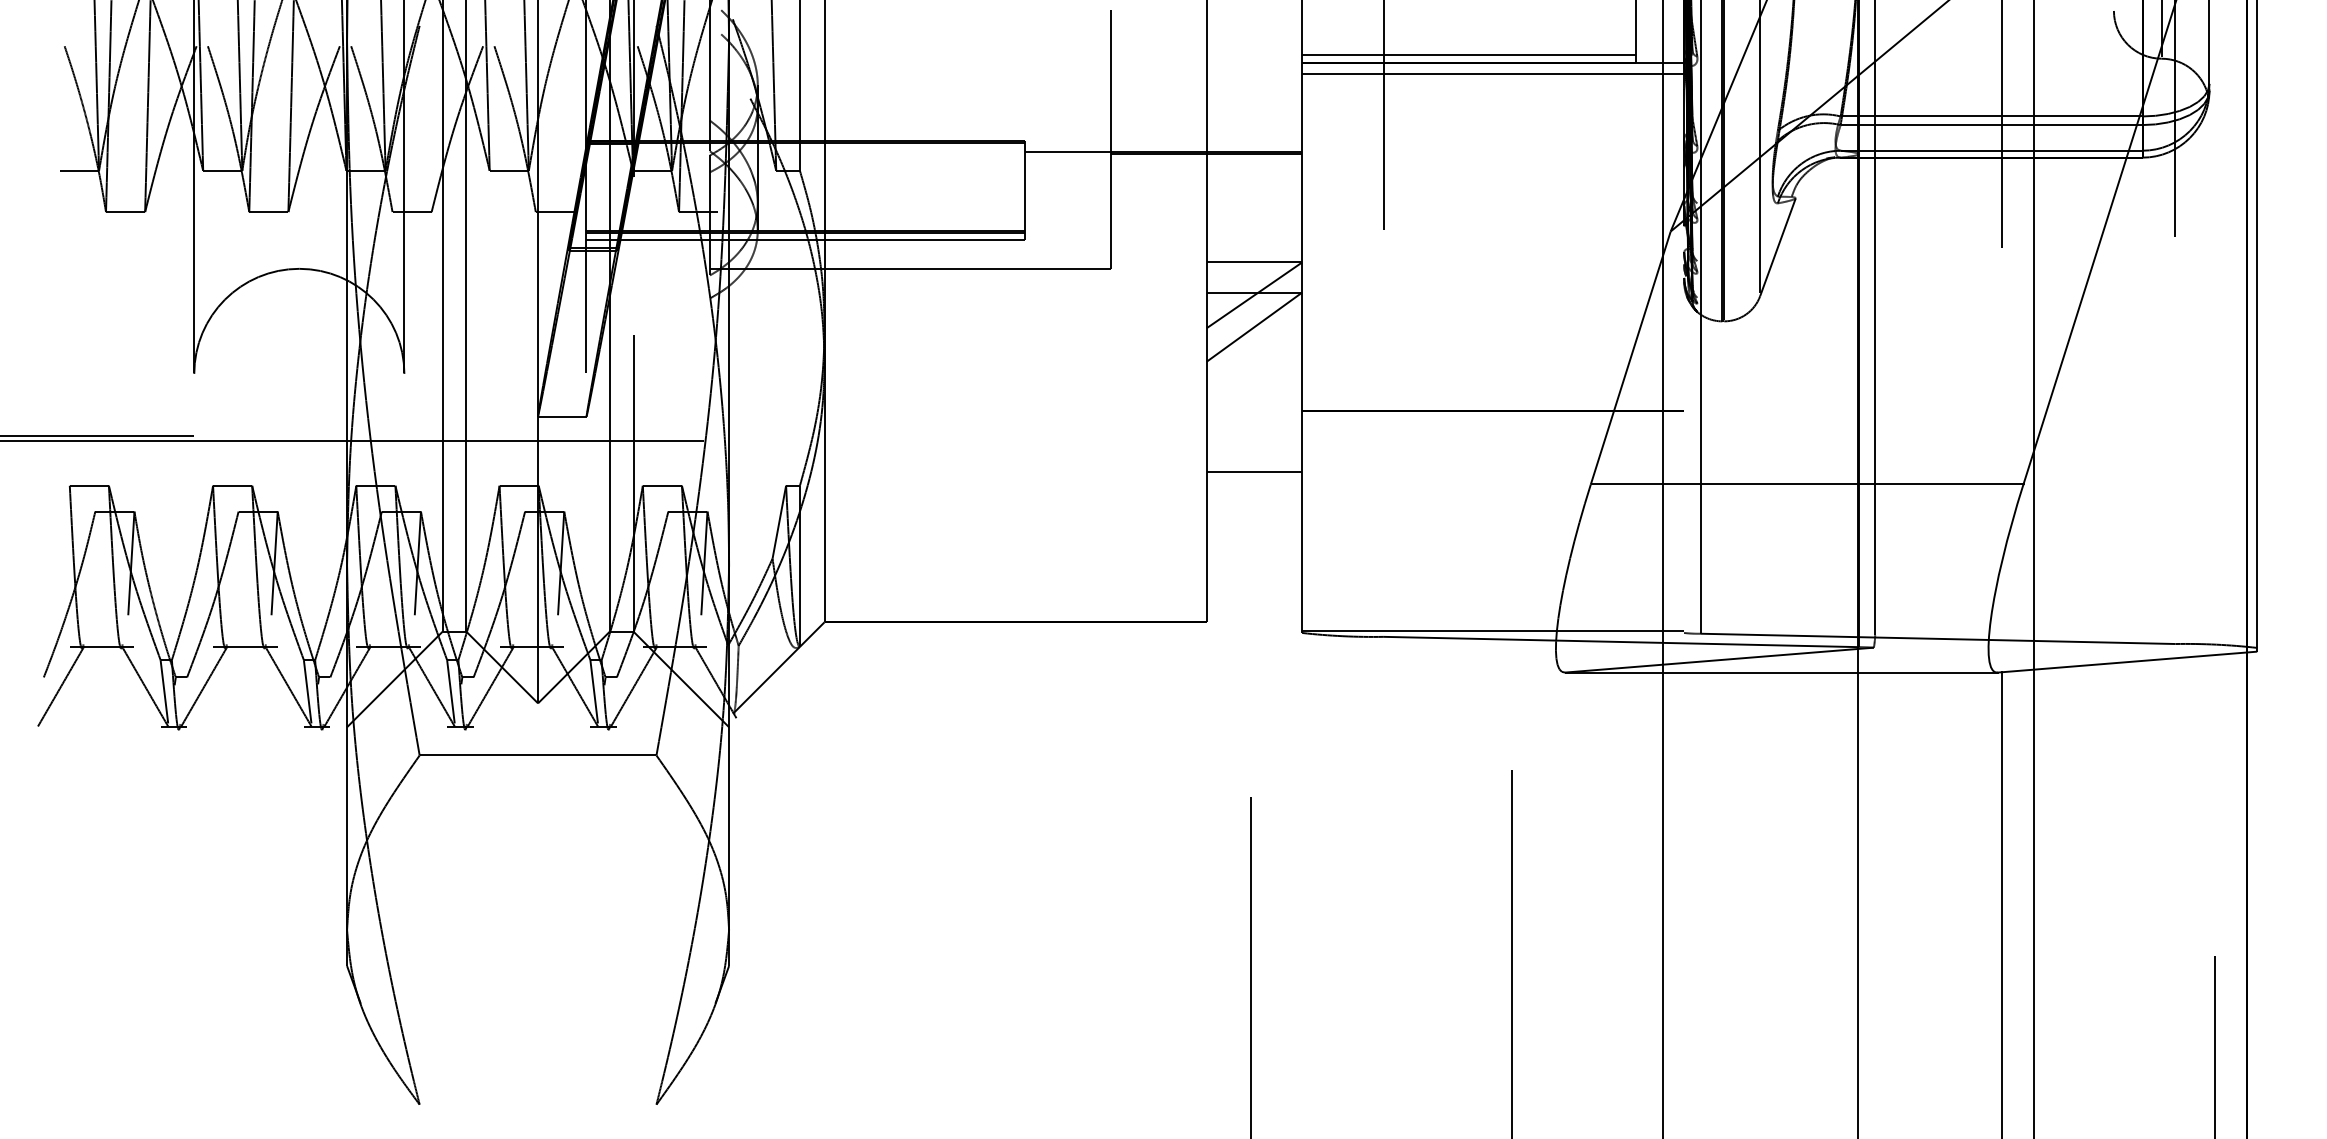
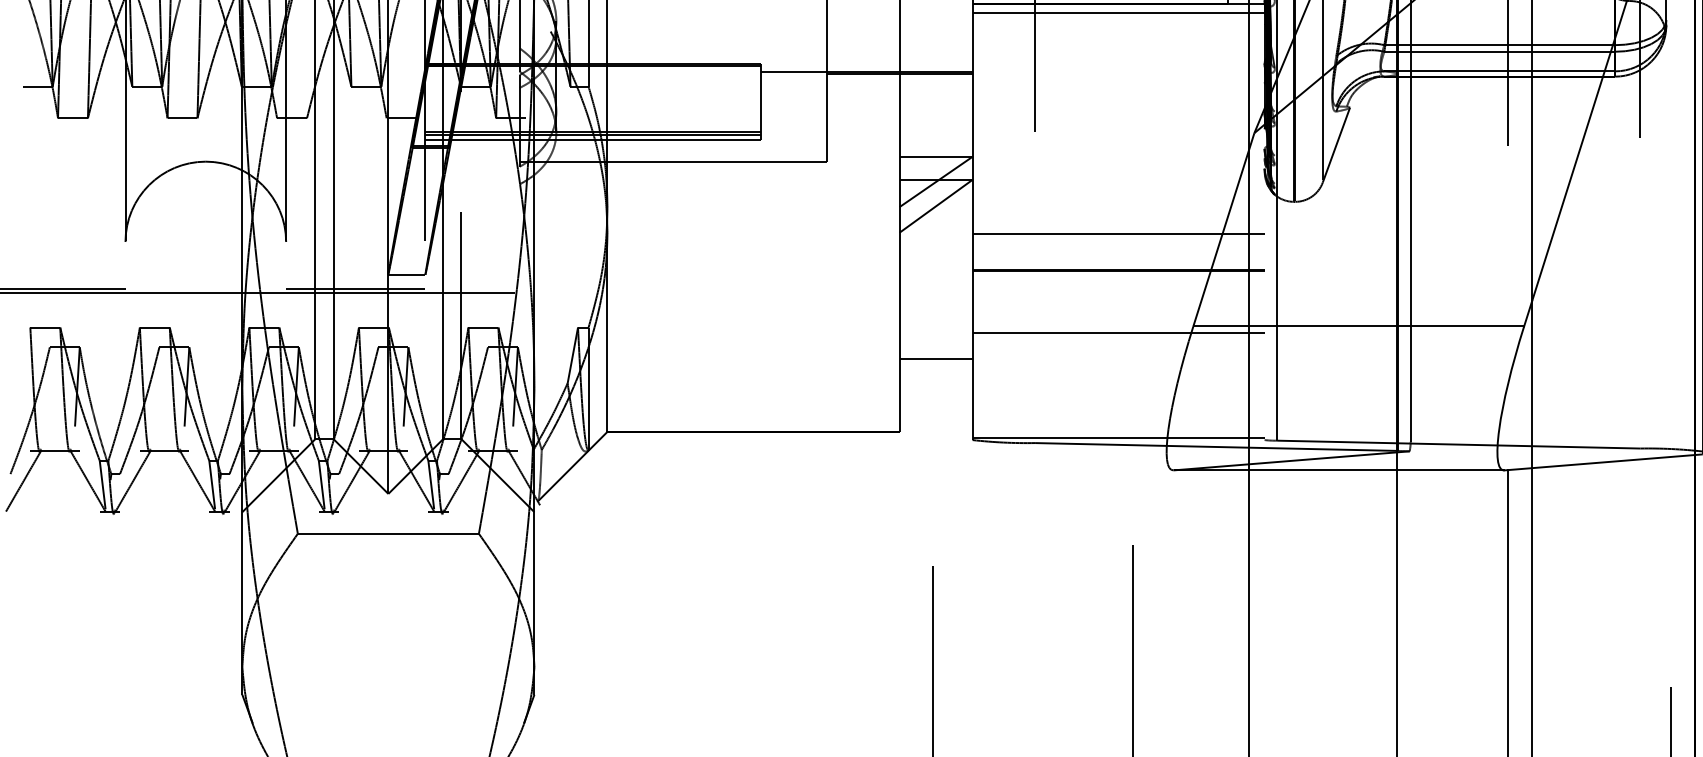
line: (1493, 362) -> (1118, 233), added
line: (494, 435) -> (355, 289), added
line: (1254, 471) -> (936, 358), moved
line: (1493, 493) -> (1118, 333), added

